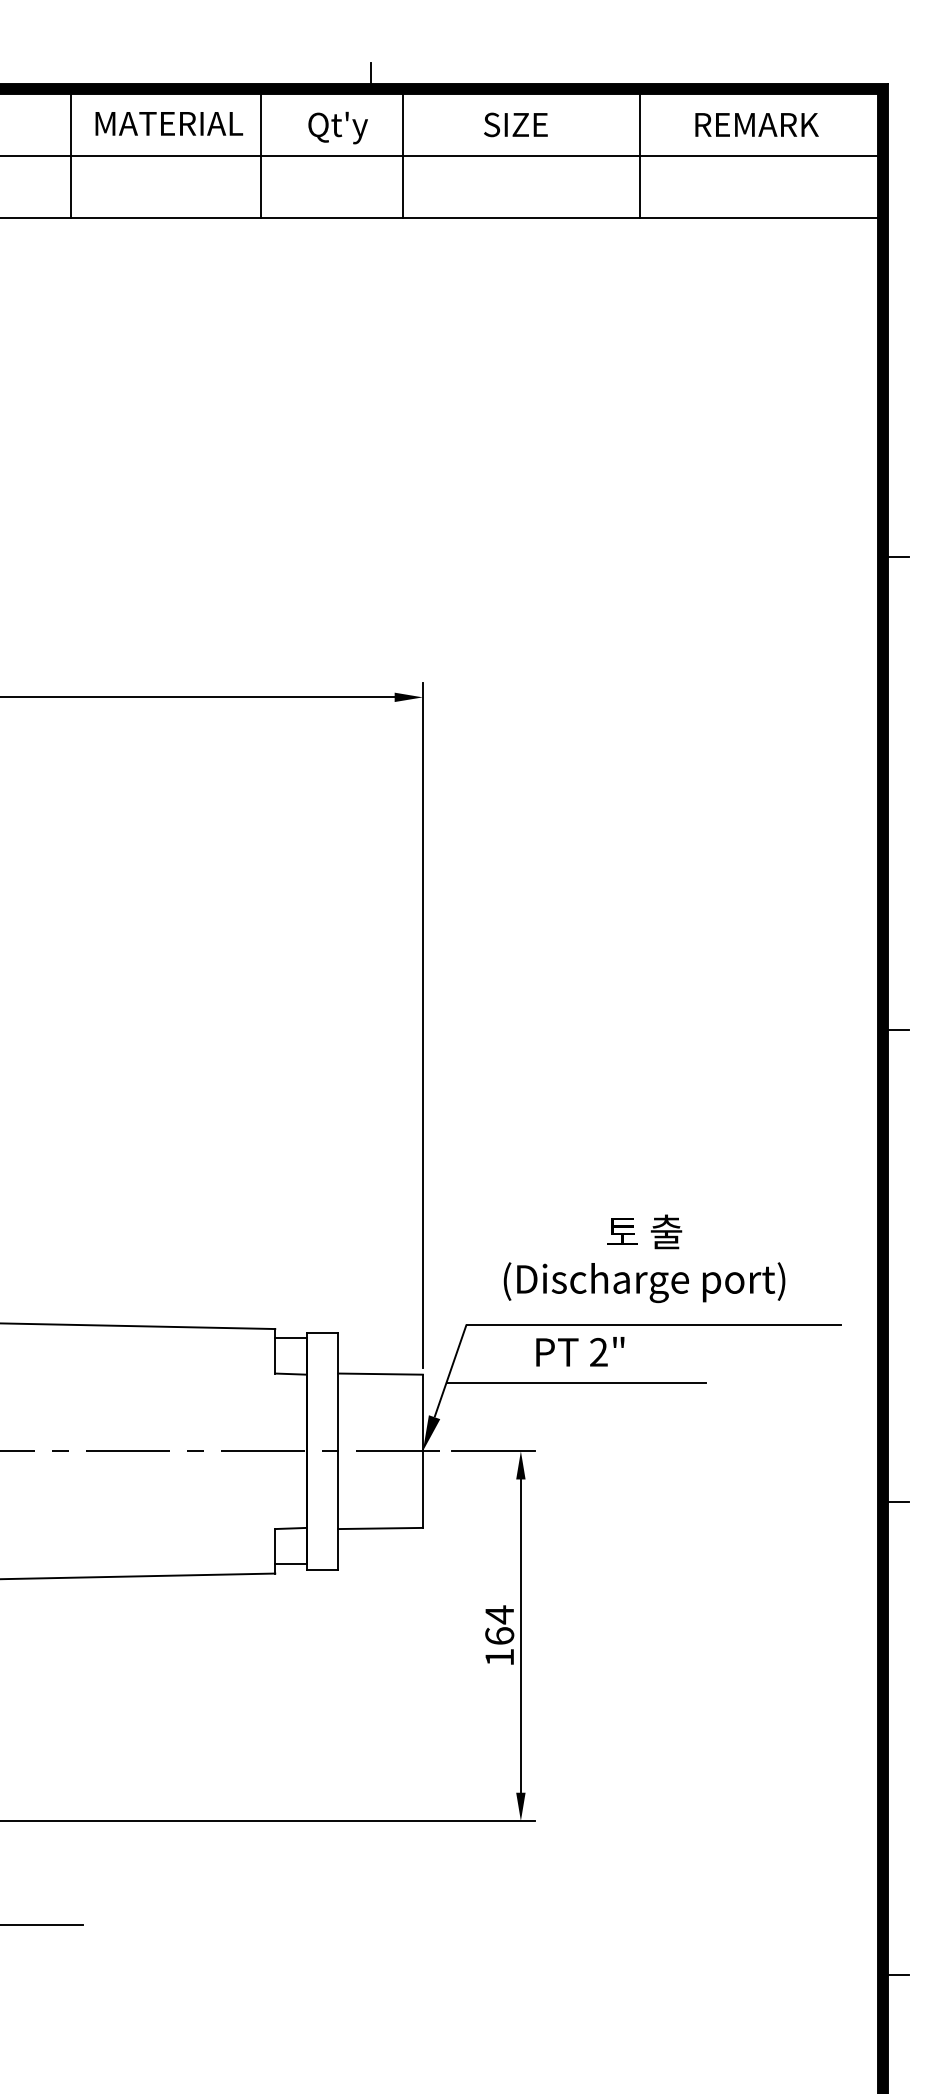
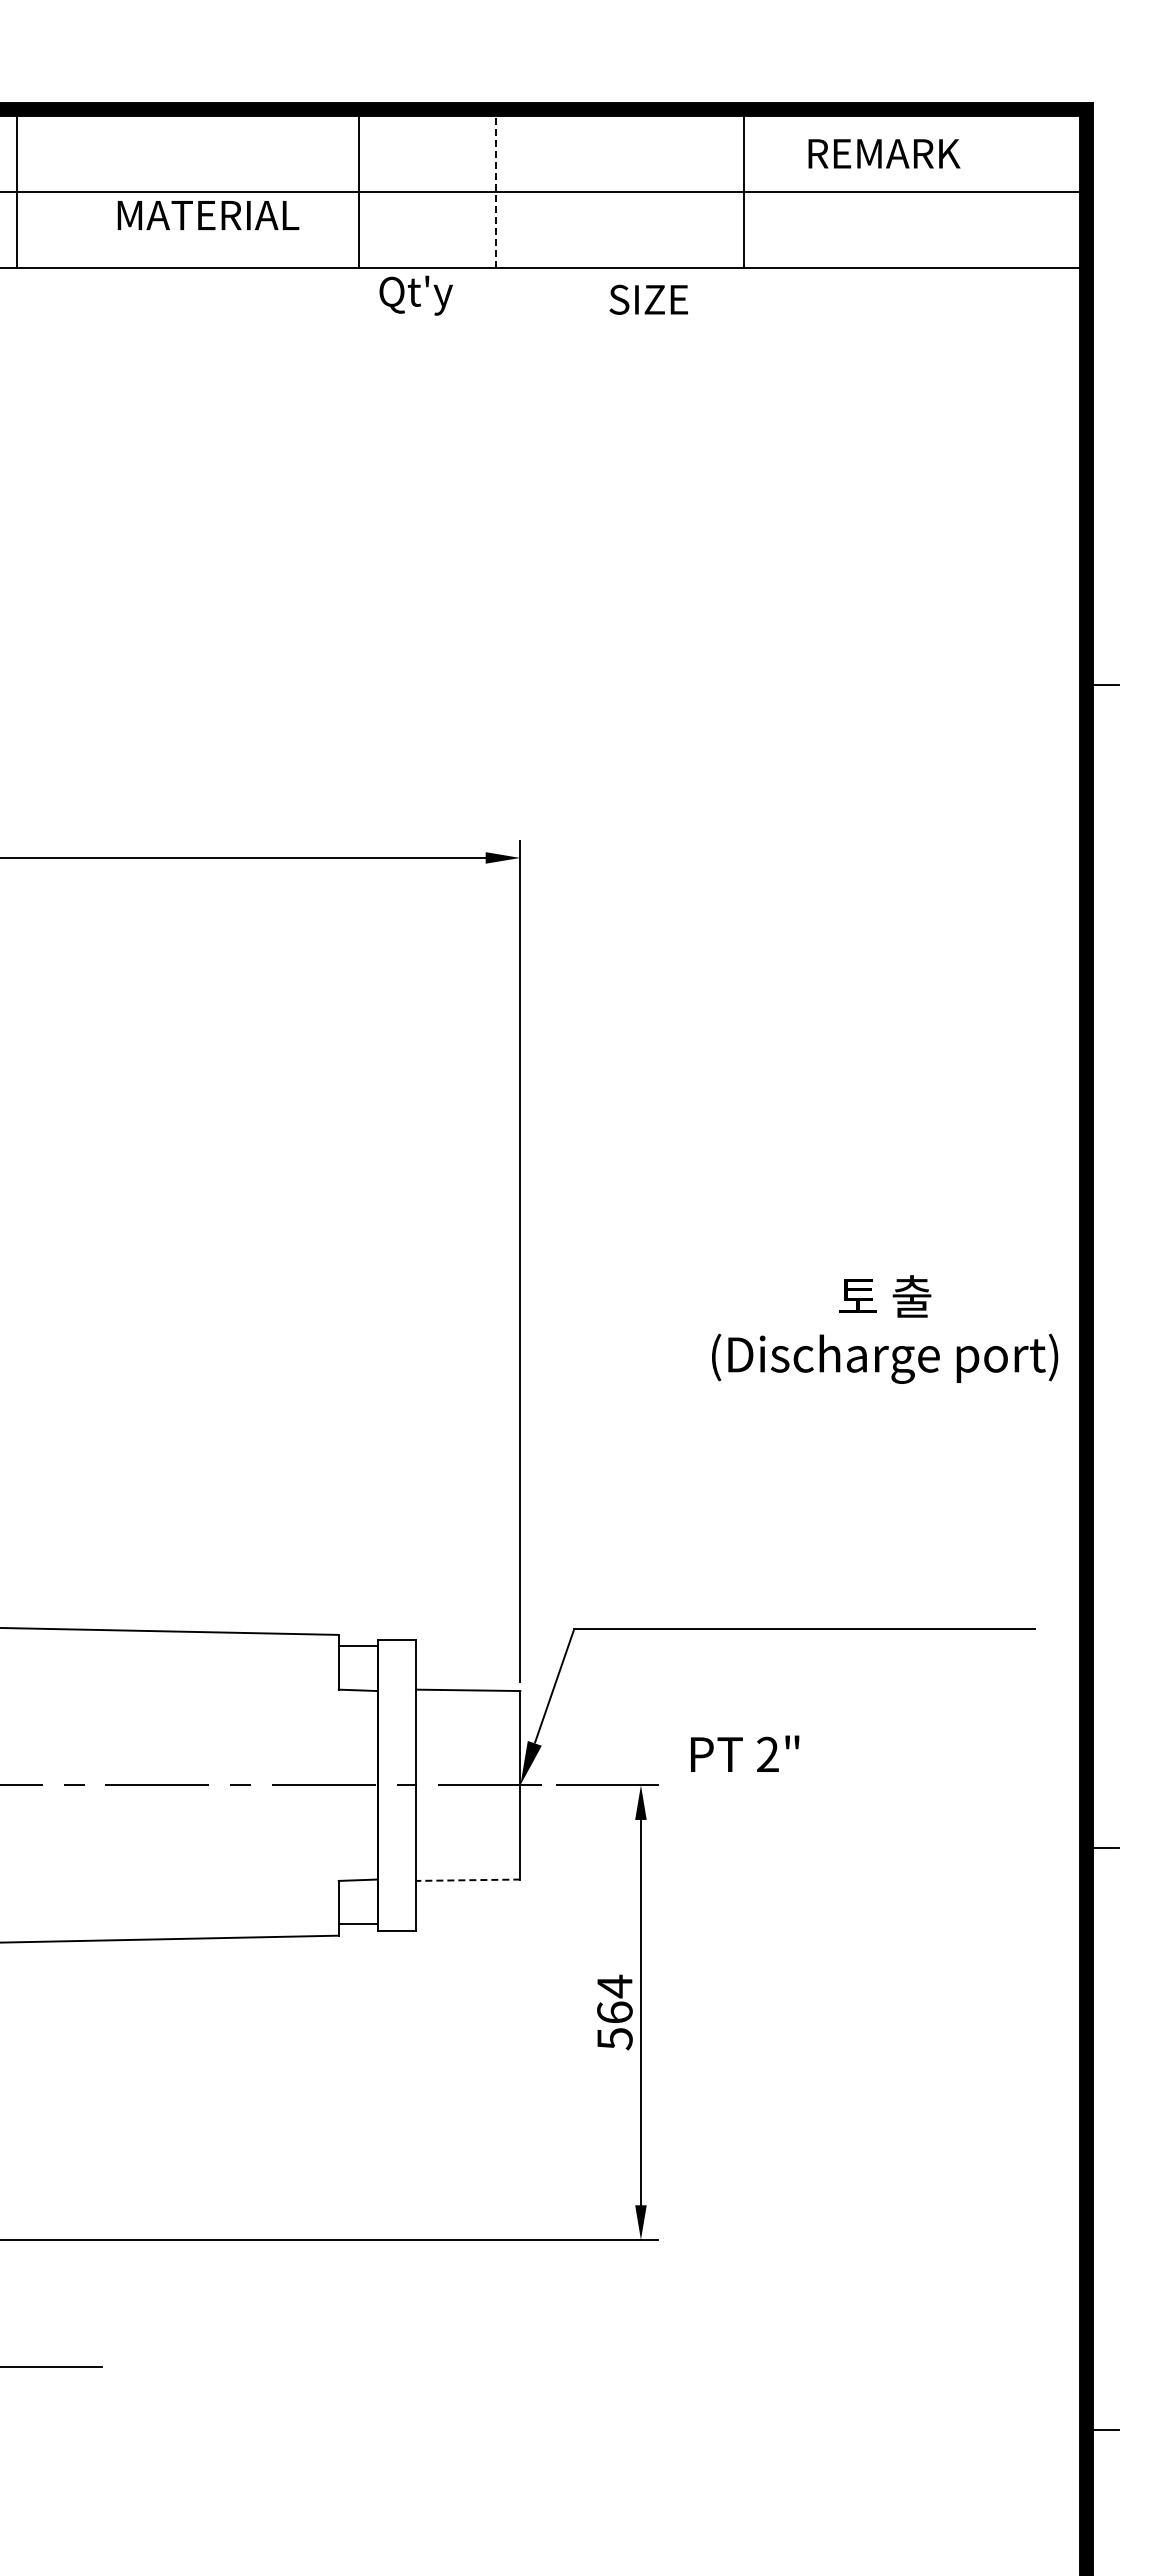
line: (370, 73) -> (456, 90), removed
text: (169, 123) -> (208, 215), moved
text: (515, 124) -> (648, 299), moved
text: (757, 124) -> (884, 153), moved
text: (337, 127) -> (415, 295), moved
line: (70, 155) -> (17, 191), moved
line: (260, 155) -> (358, 191), moved
line: (640, 155) -> (743, 191), moved
line: (402, 156) -> (495, 192), solid -> dashed
line: (898, 1029) -> (1105, 1266), removed
text: (644, 1258) -> (885, 1329), moved
text: (580, 1351) -> (745, 1753), moved
line: (575, 1382) -> (708, 1700), removed
line: (380, 1528) -> (468, 1880), solid -> dashed
text: (499, 1657) -> (614, 2039), 164 -> 564

